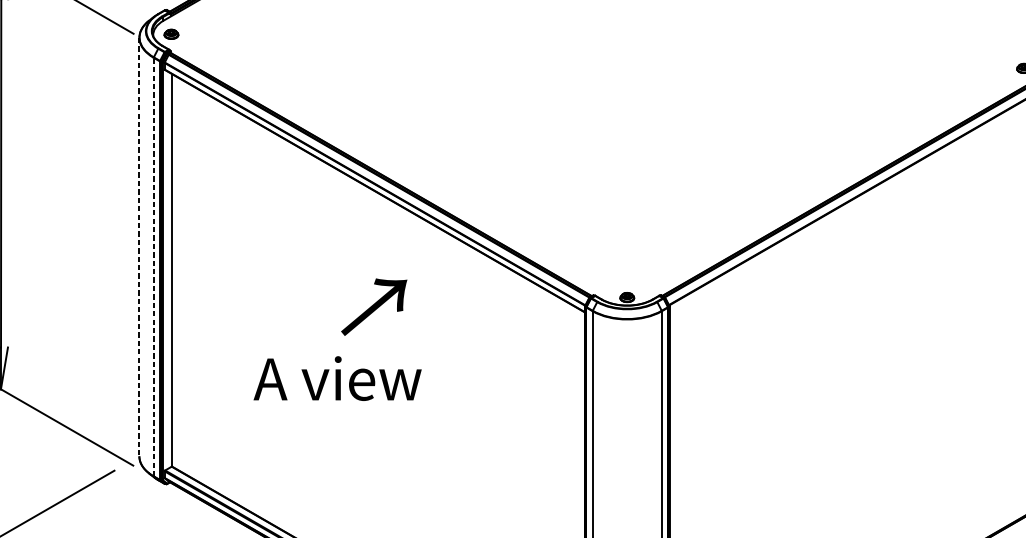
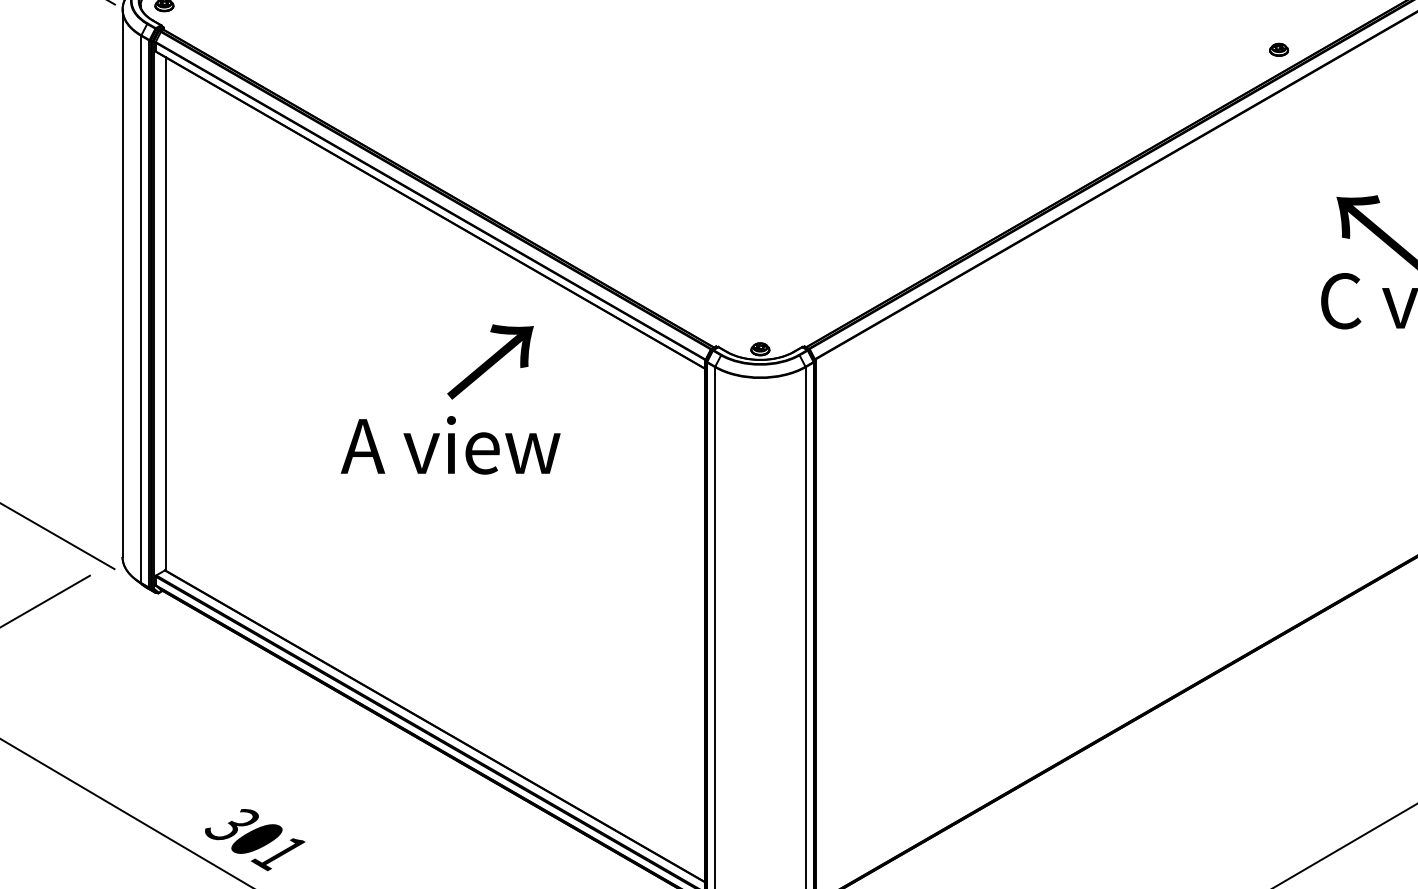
line: (139, 247) -> (122, 283), dashed -> solid
line: (153, 267) -> (141, 309), dashed -> solid
text: (374, 306) -> (490, 361), moved
text: (337, 378) -> (450, 445), moved

